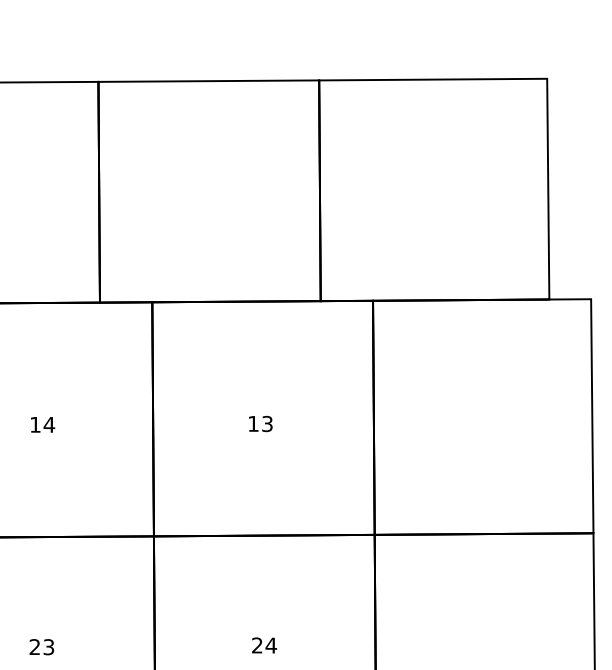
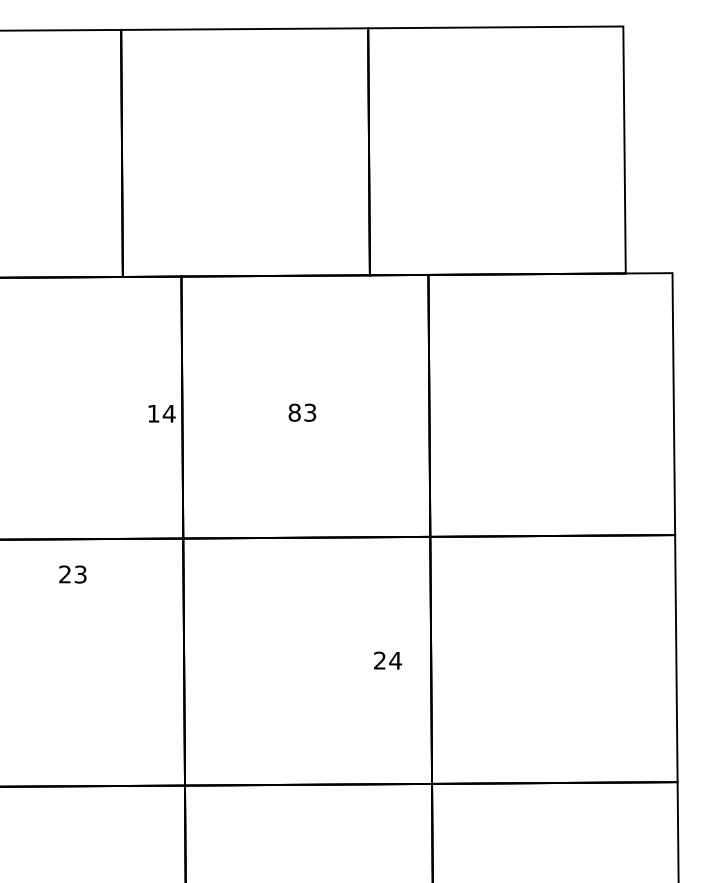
text: (253, 423) -> (294, 412), 13 -> 83
text: (42, 424) -> (161, 413), moved
text: (264, 645) -> (387, 660), moved
text: (41, 647) -> (72, 574), moved

